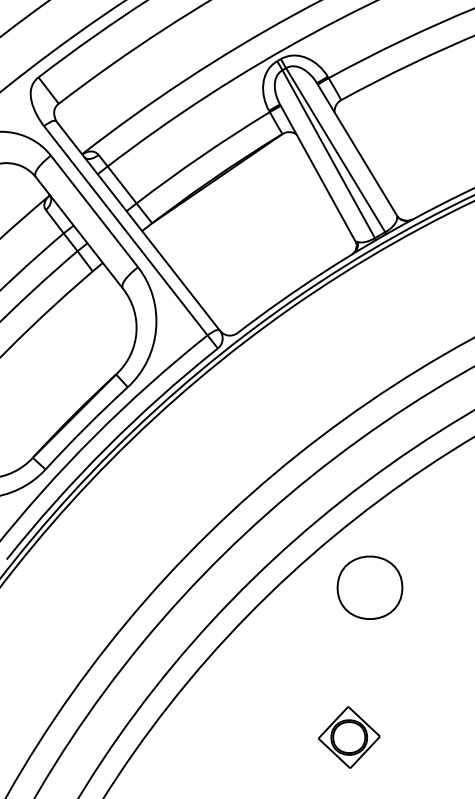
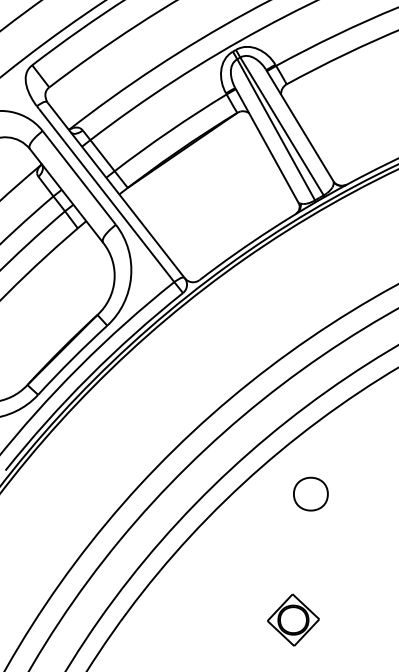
part: (369, 586) -> (310, 493), size x0.62

